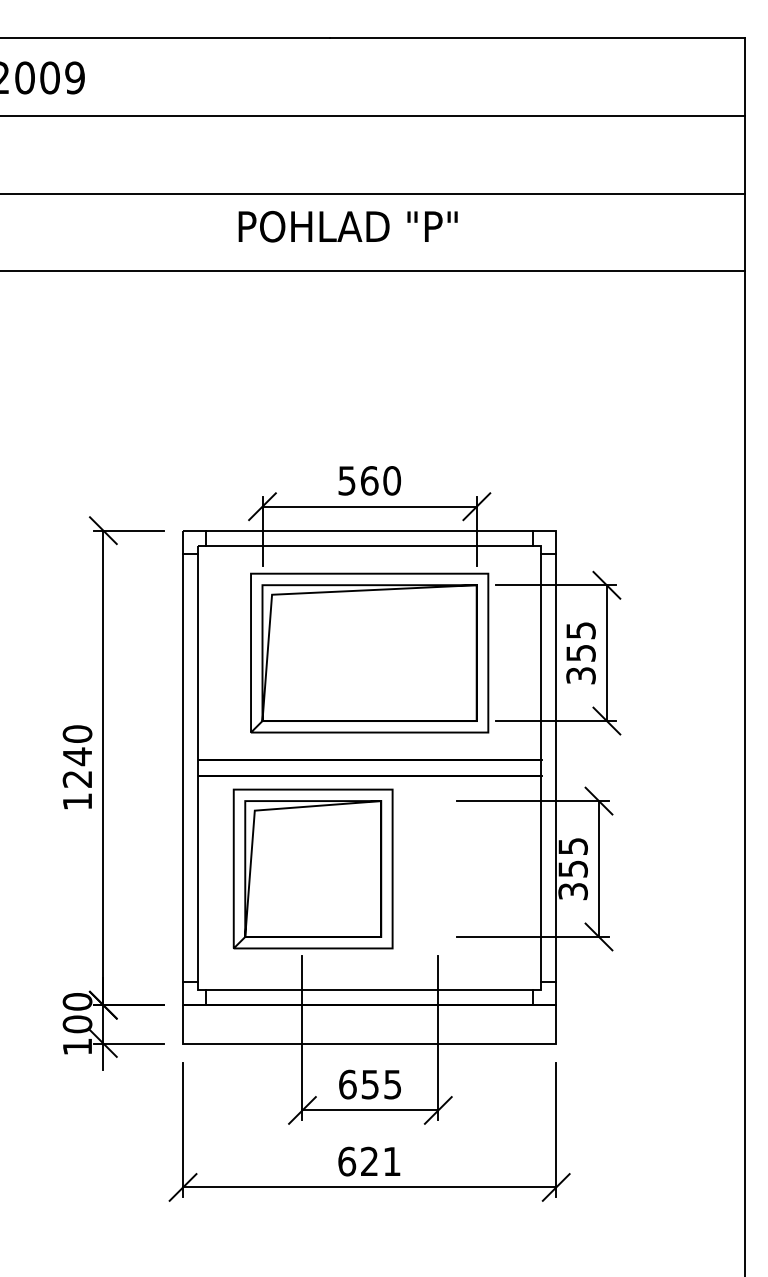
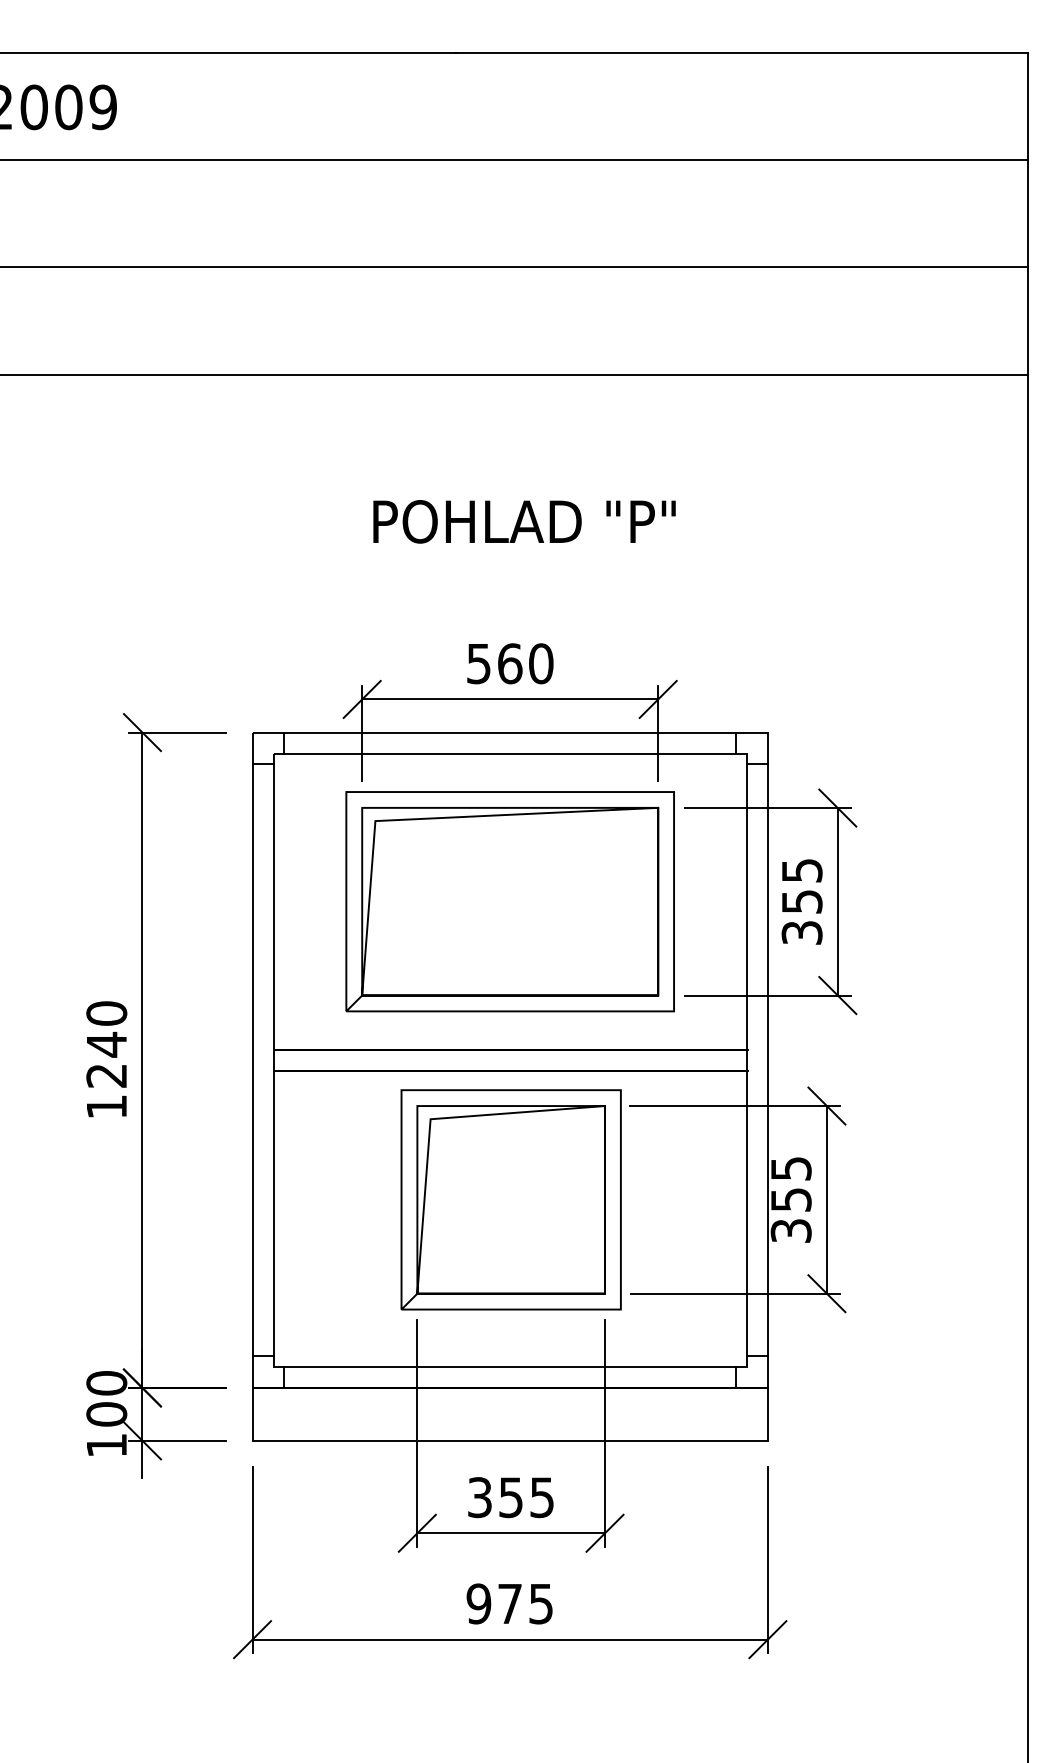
text: (348, 226) -> (524, 521), moved
curve: (251, 862) -> (426, 1190), moved
text: (348, 1084) -> (480, 1497), 655 -> 355
text: (369, 1161) -> (509, 1603), 621 -> 975

